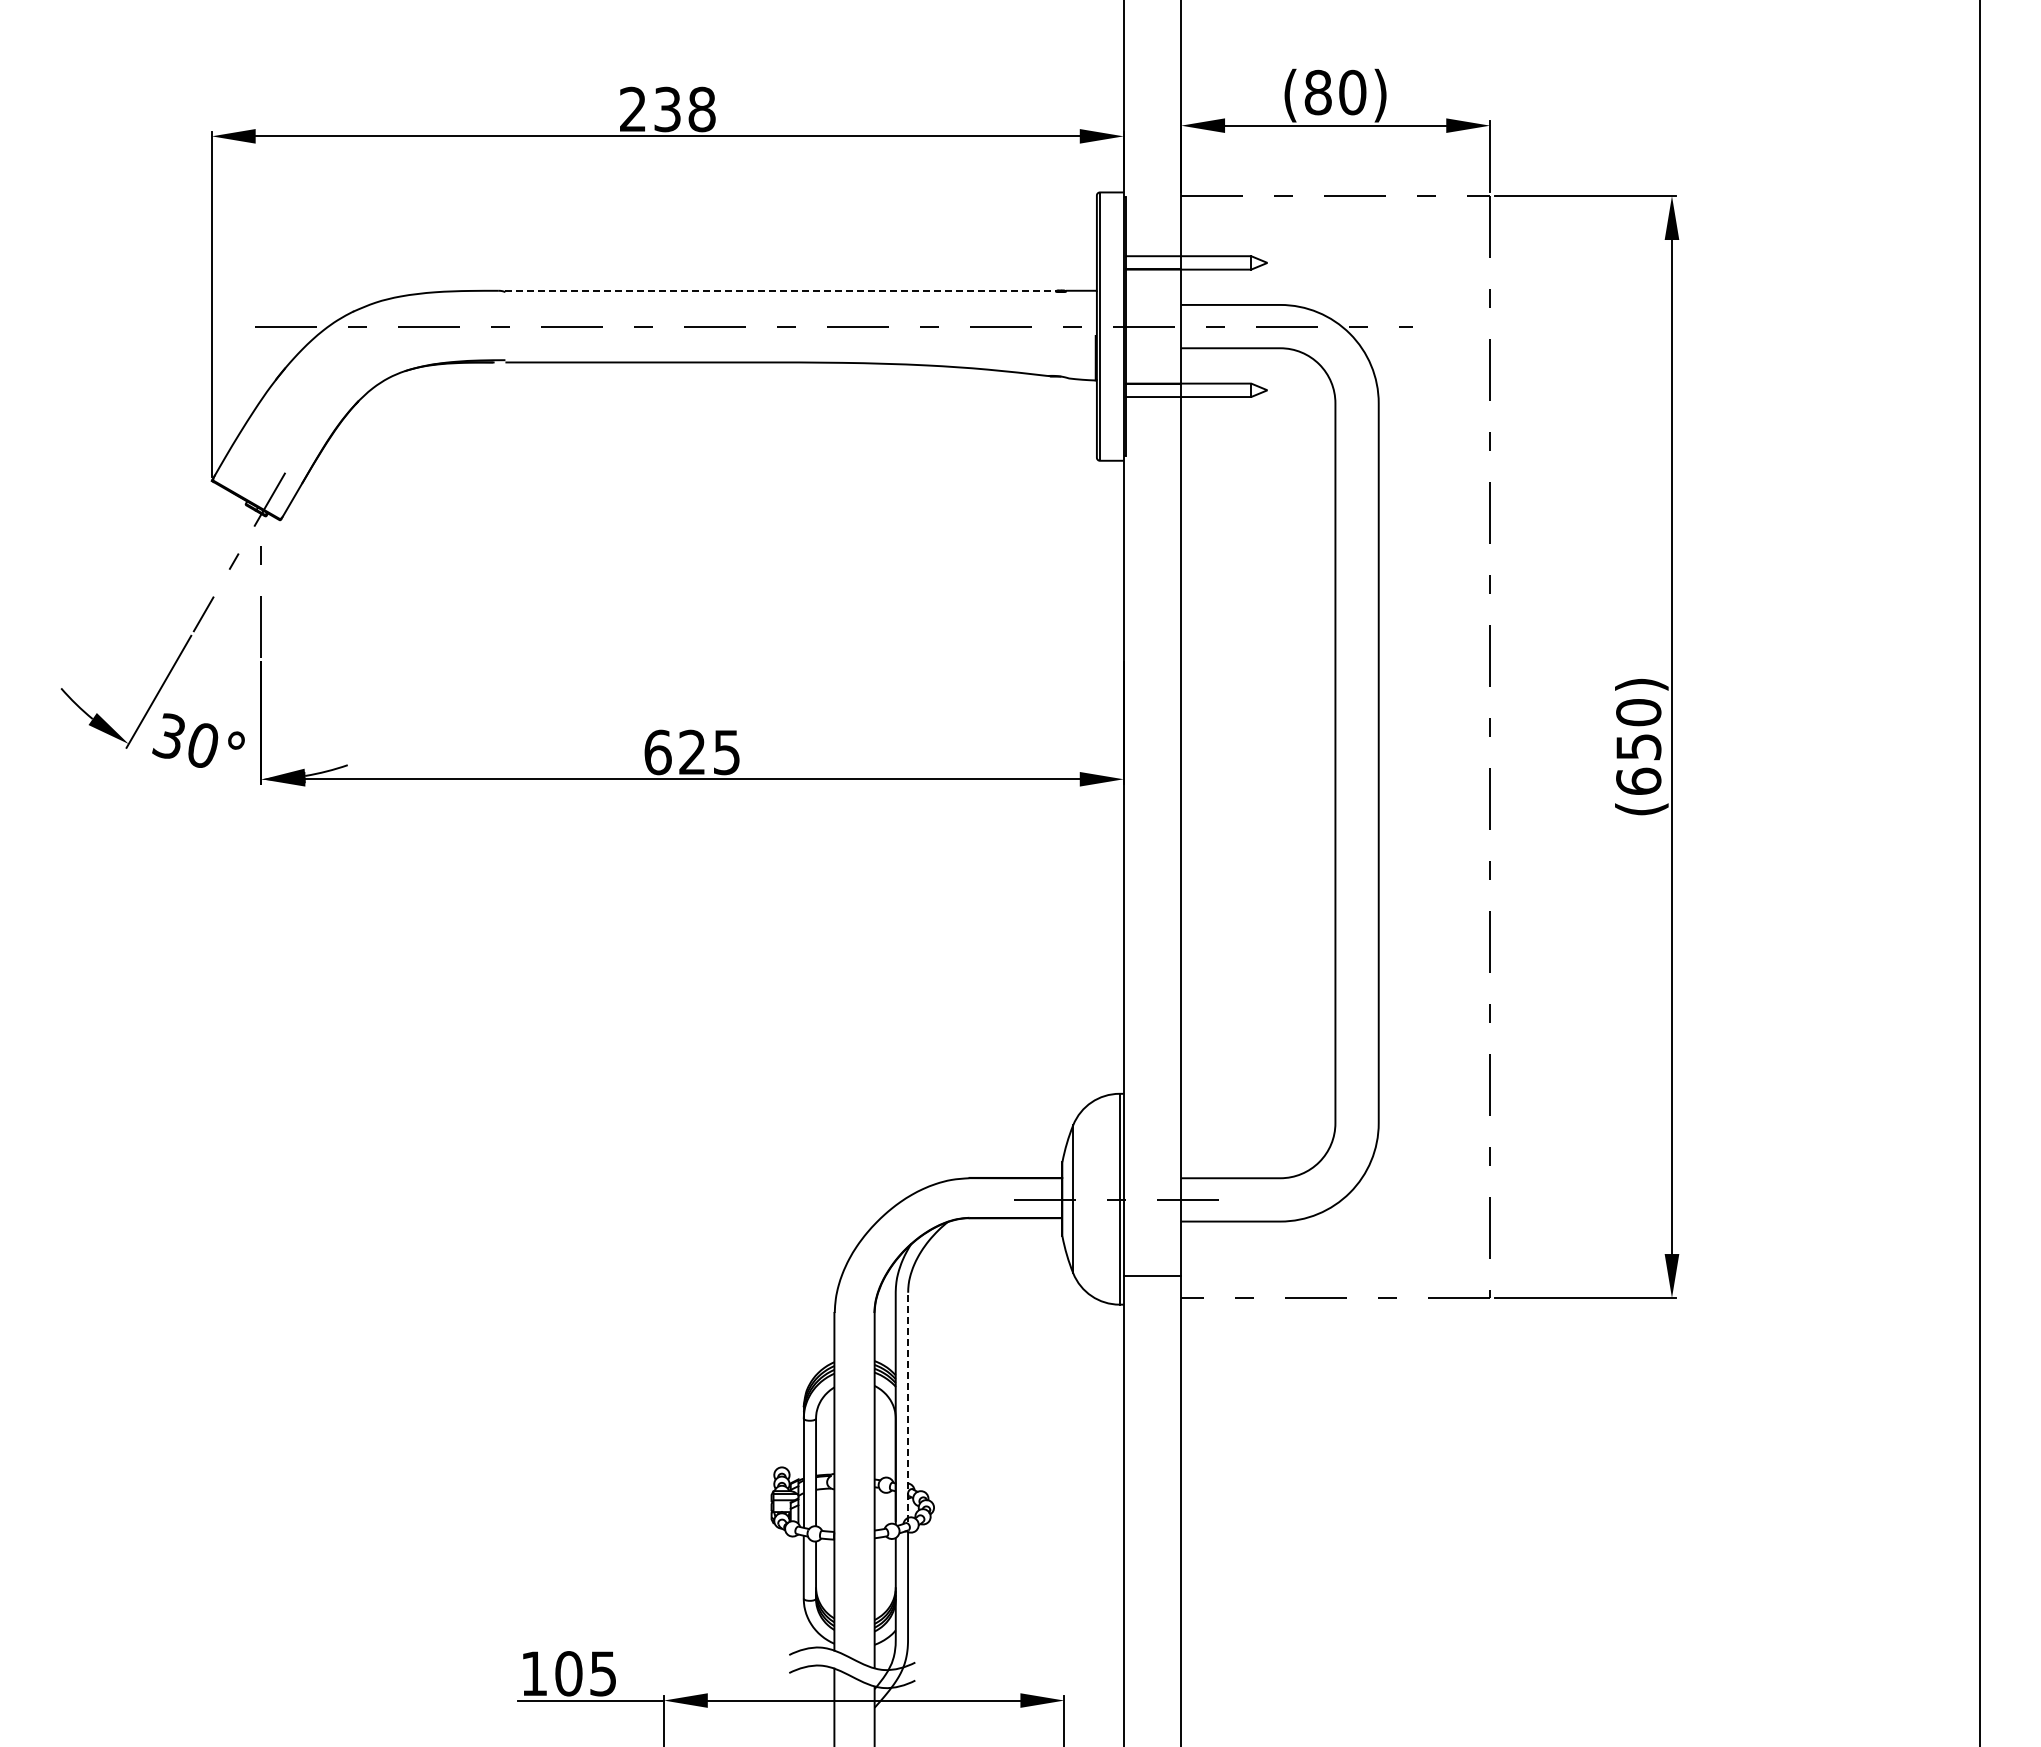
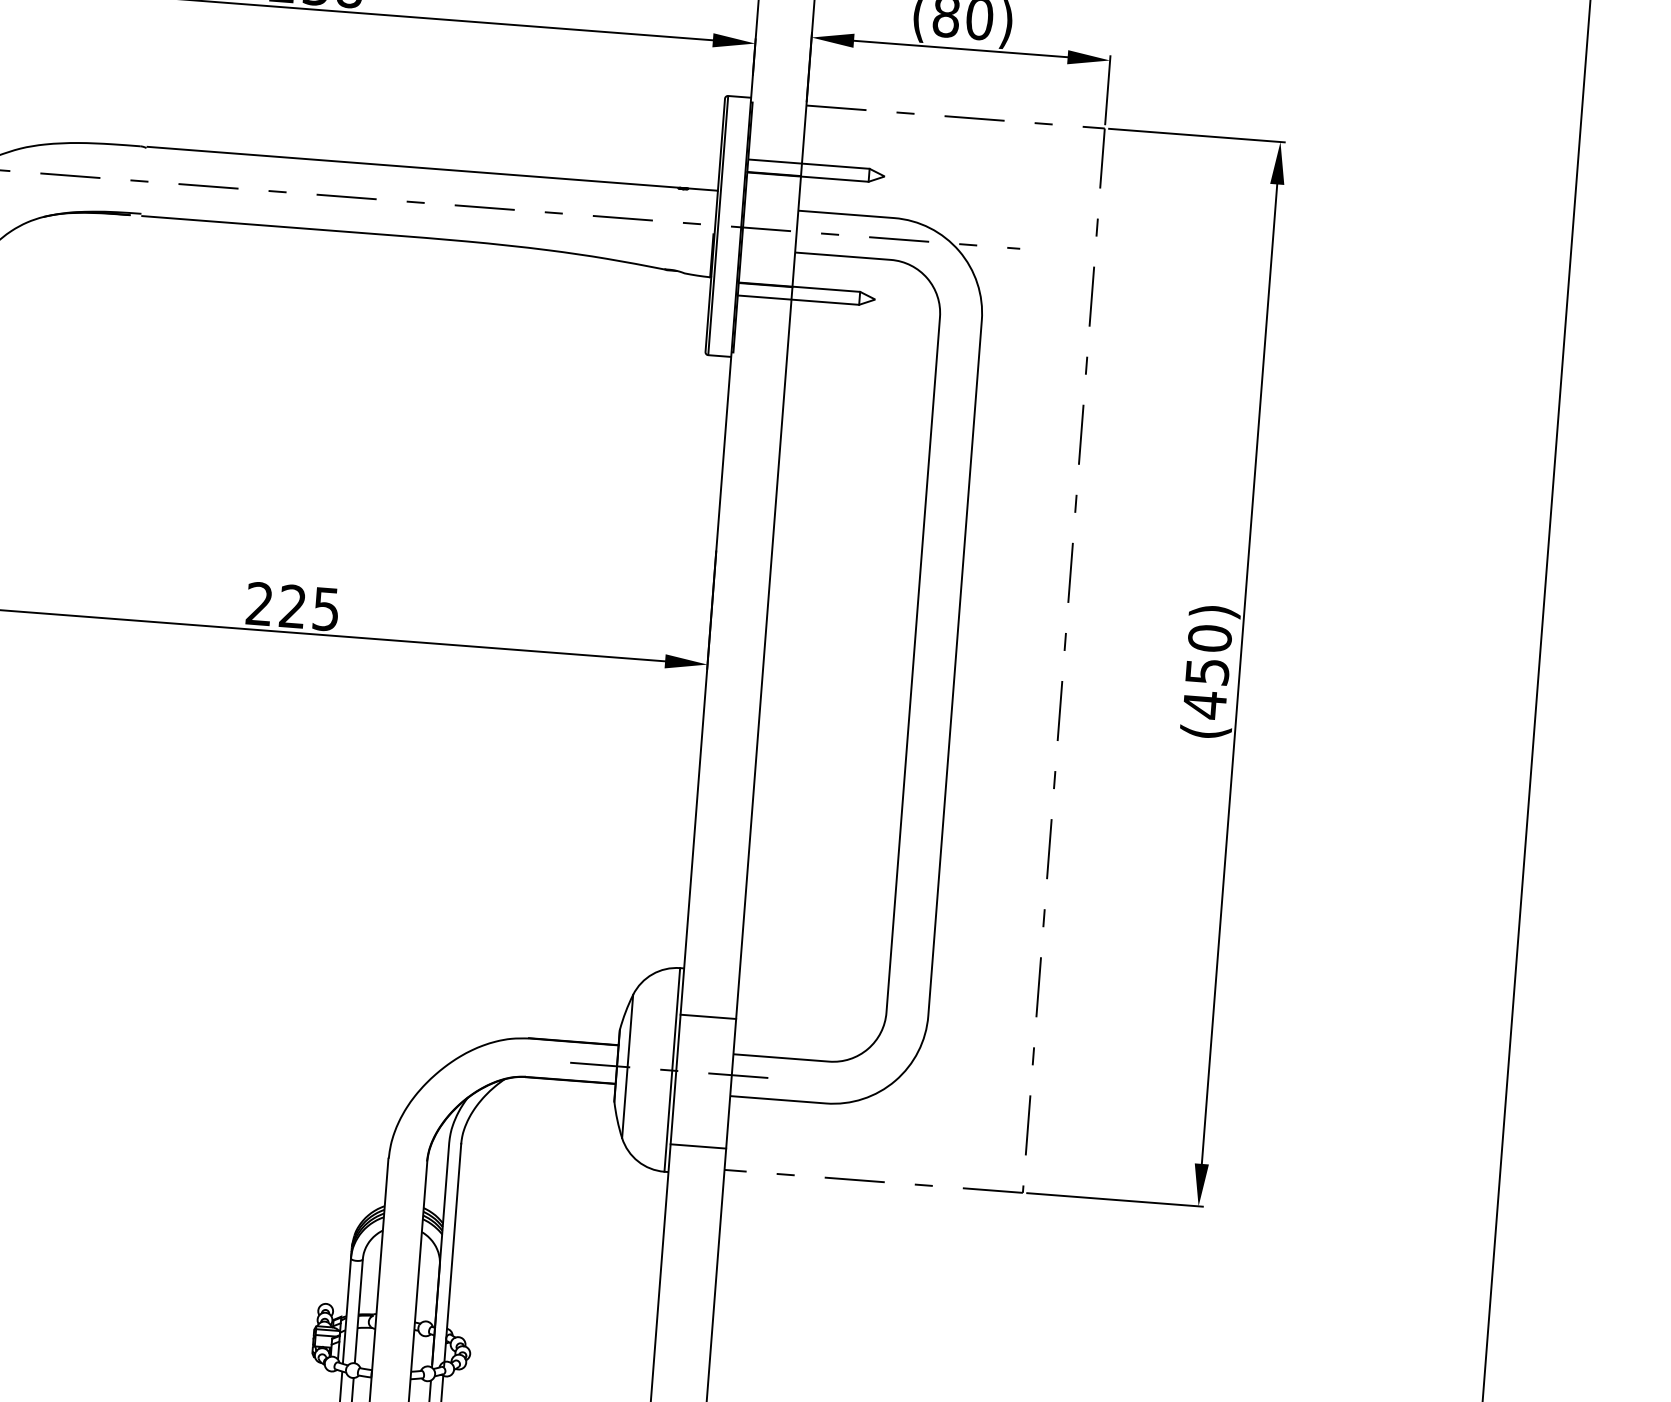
line: (780, 290) -> (412, 166), dashed -> solid
text: (657, 752) -> (259, 604), 625 -> 225
text: (1638, 781) -> (1204, 705), (650) -> (450)
line: (1152, 1141) -> (708, 1016), added
line: (908, 1406) -> (453, 1254), dashed -> solid

